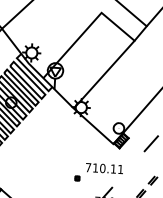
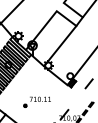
part: (97, 171) -> (36, 101), moved

